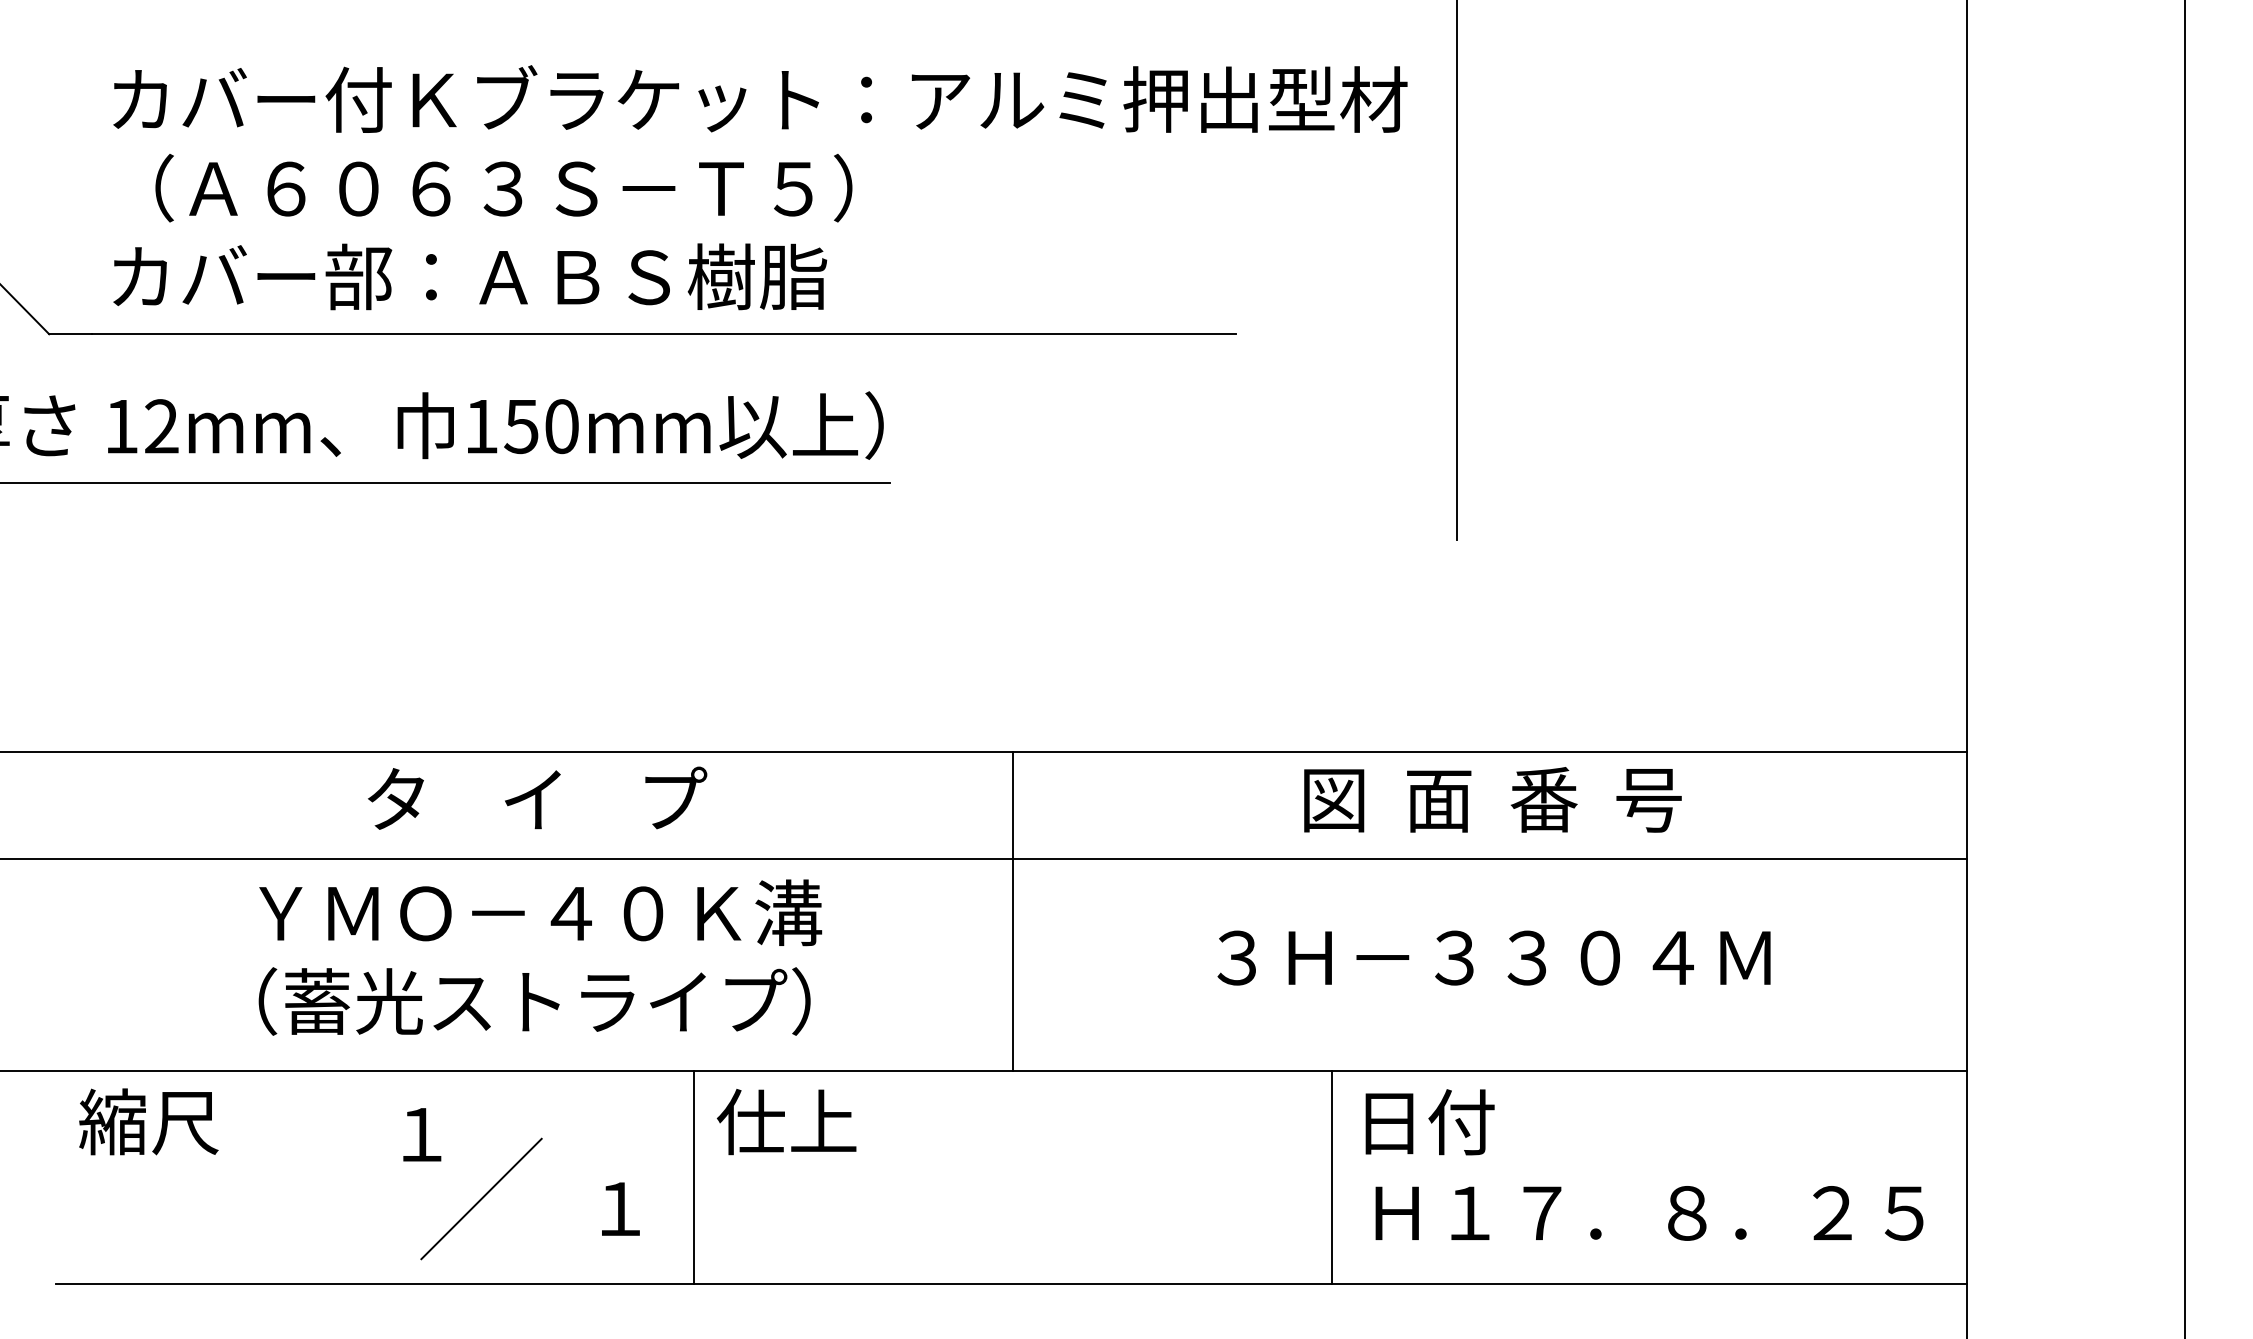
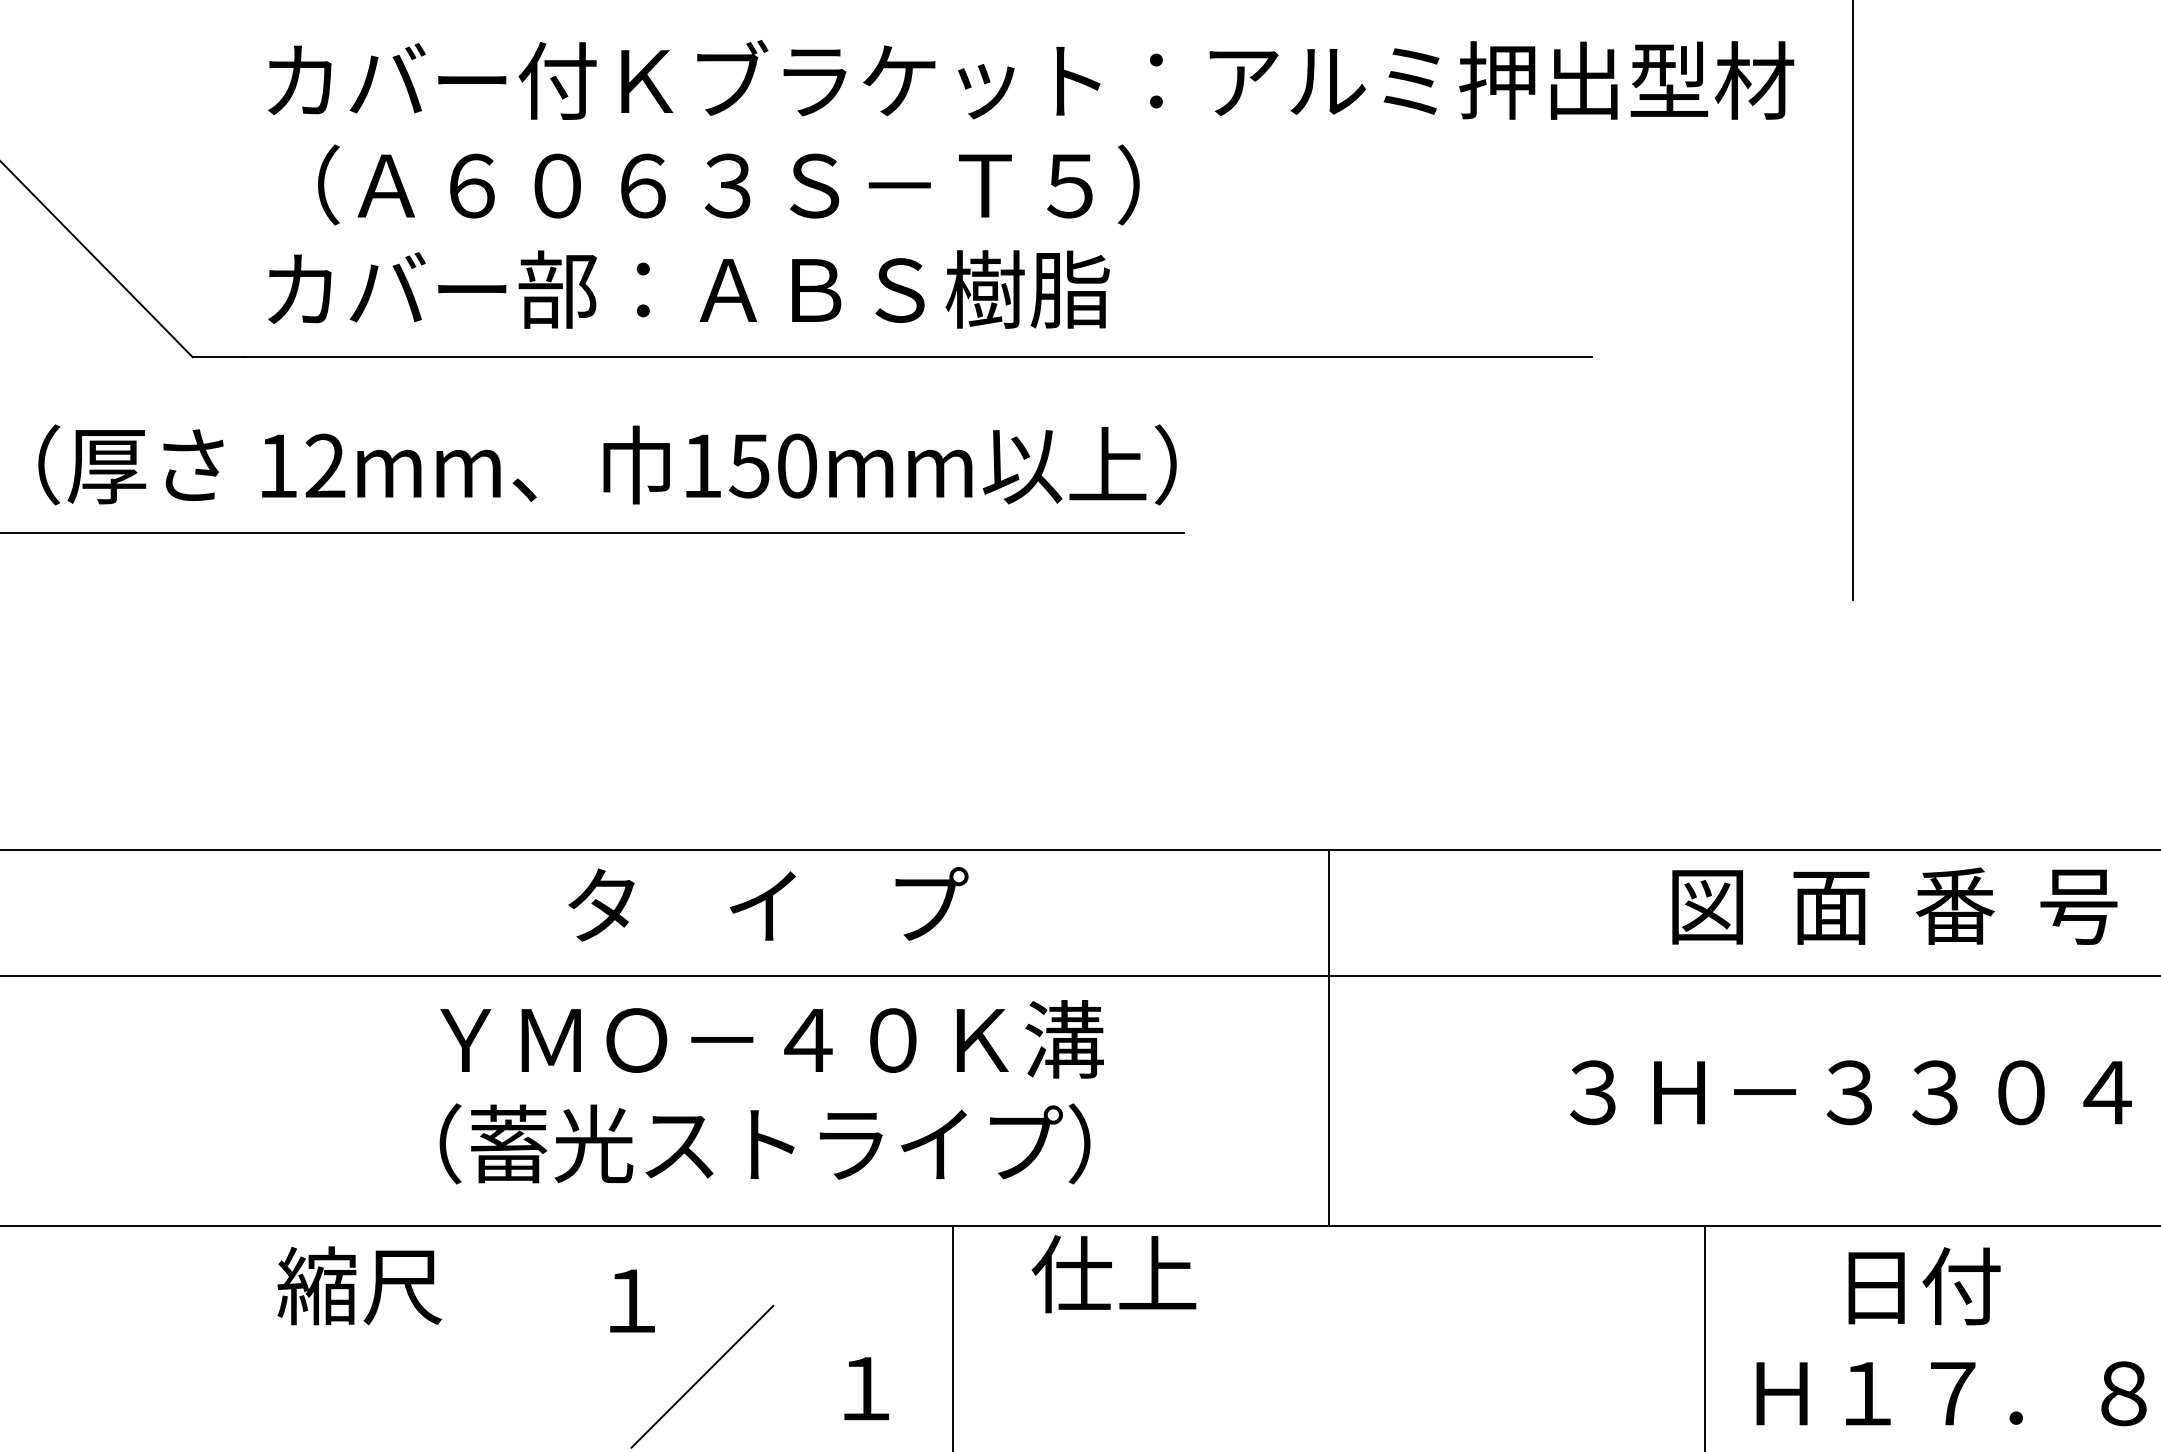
text: (148, 1121) -> (359, 1285), moved
text: (786, 1122) -> (1113, 1274), moved
text: (1429, 1122) -> (1923, 1286), moved

